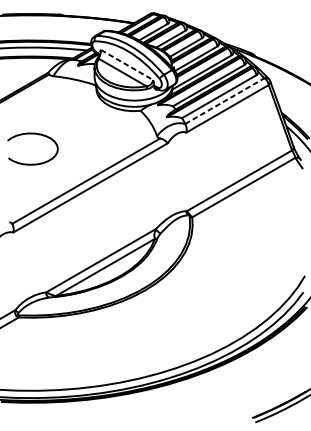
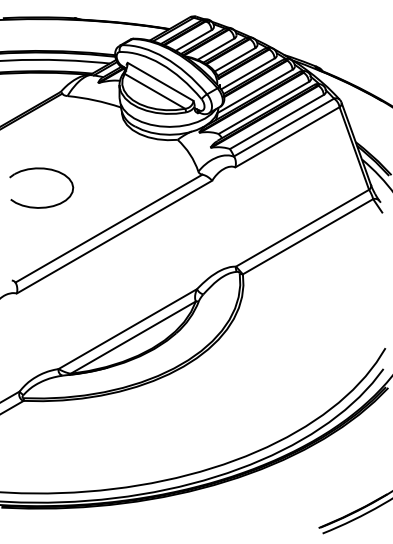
line: (127, 64) -> (160, 81), dashed -> solid
line: (225, 101) -> (284, 127), dashed -> solid

